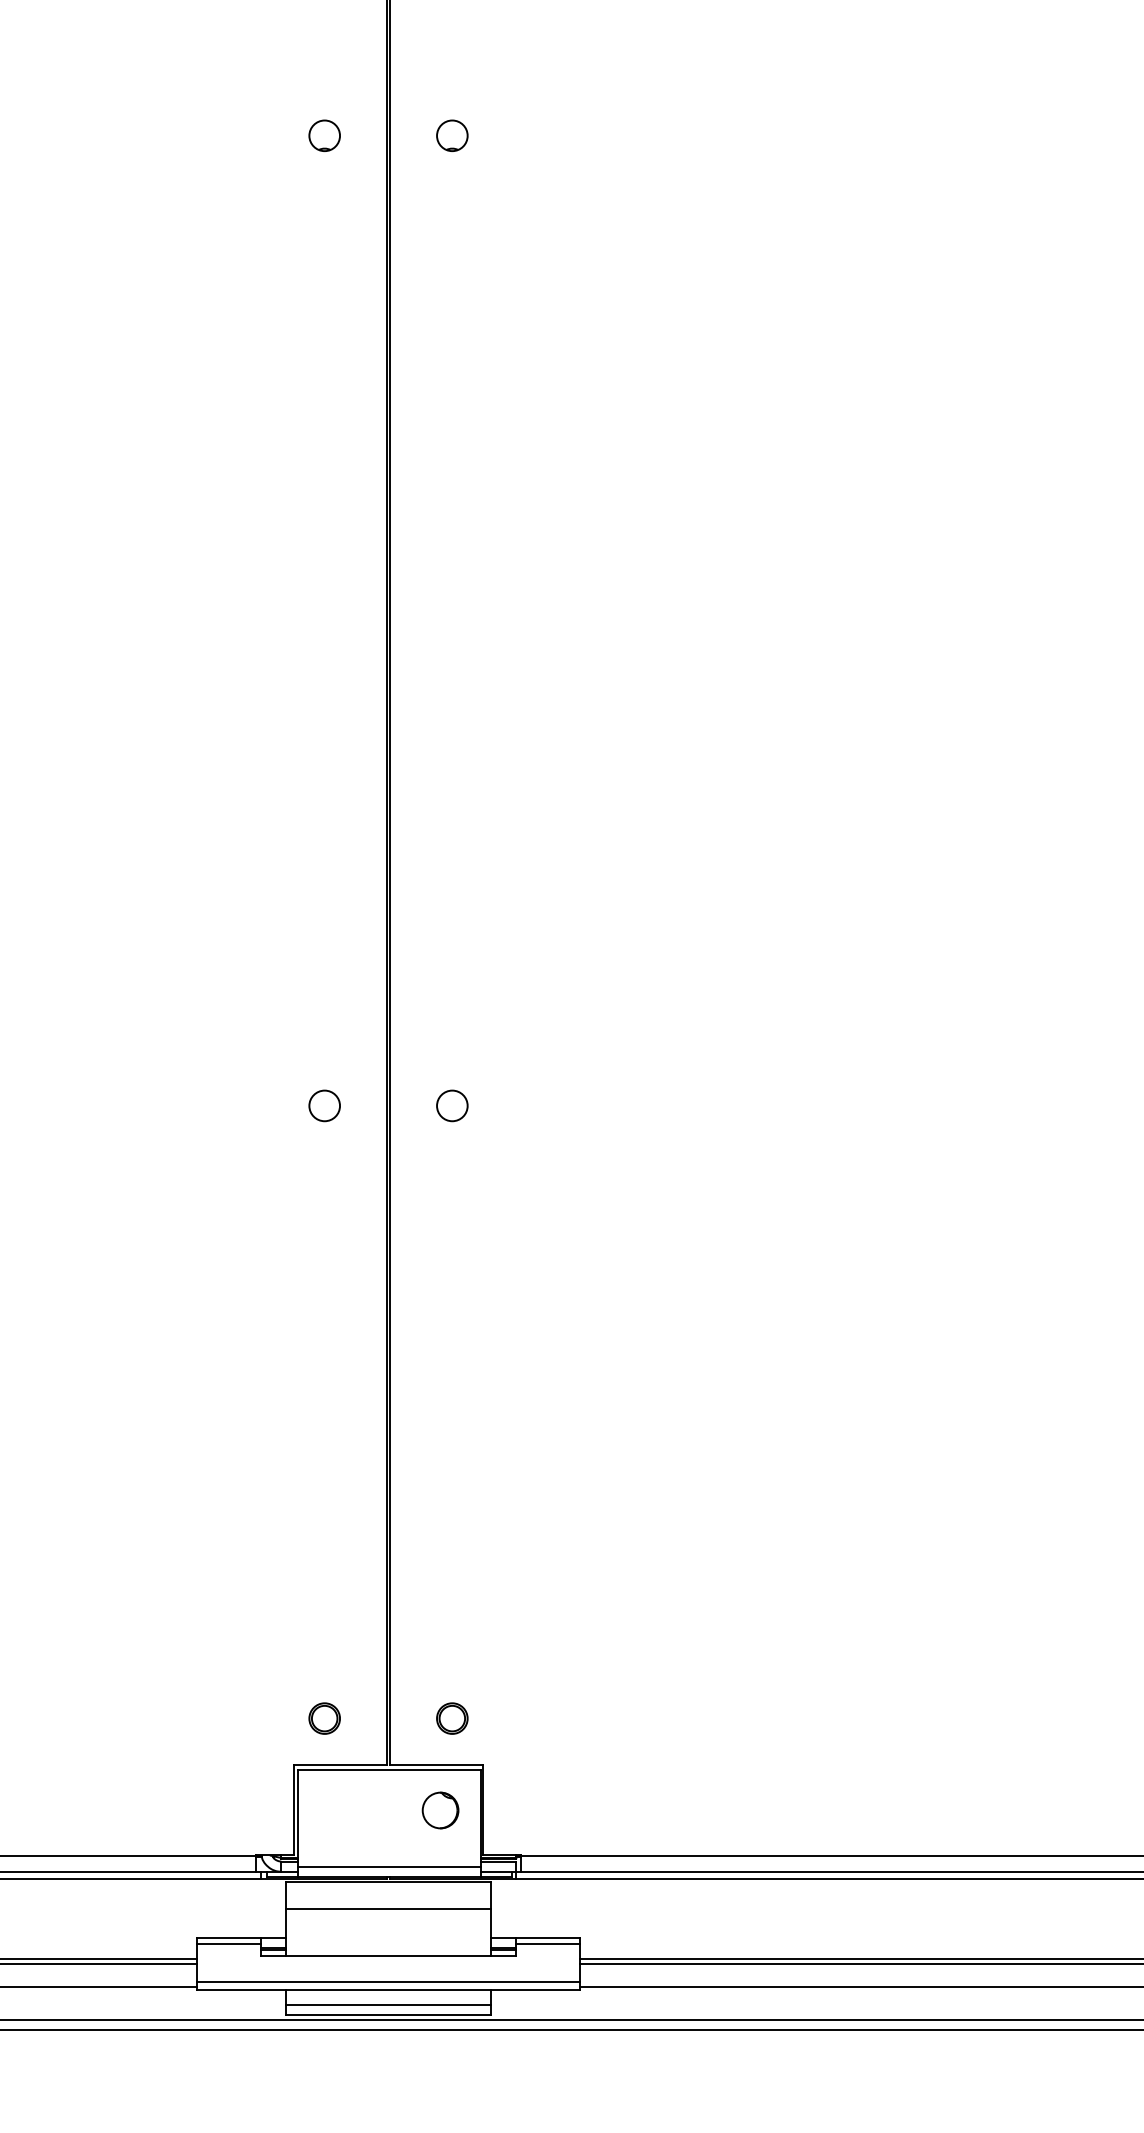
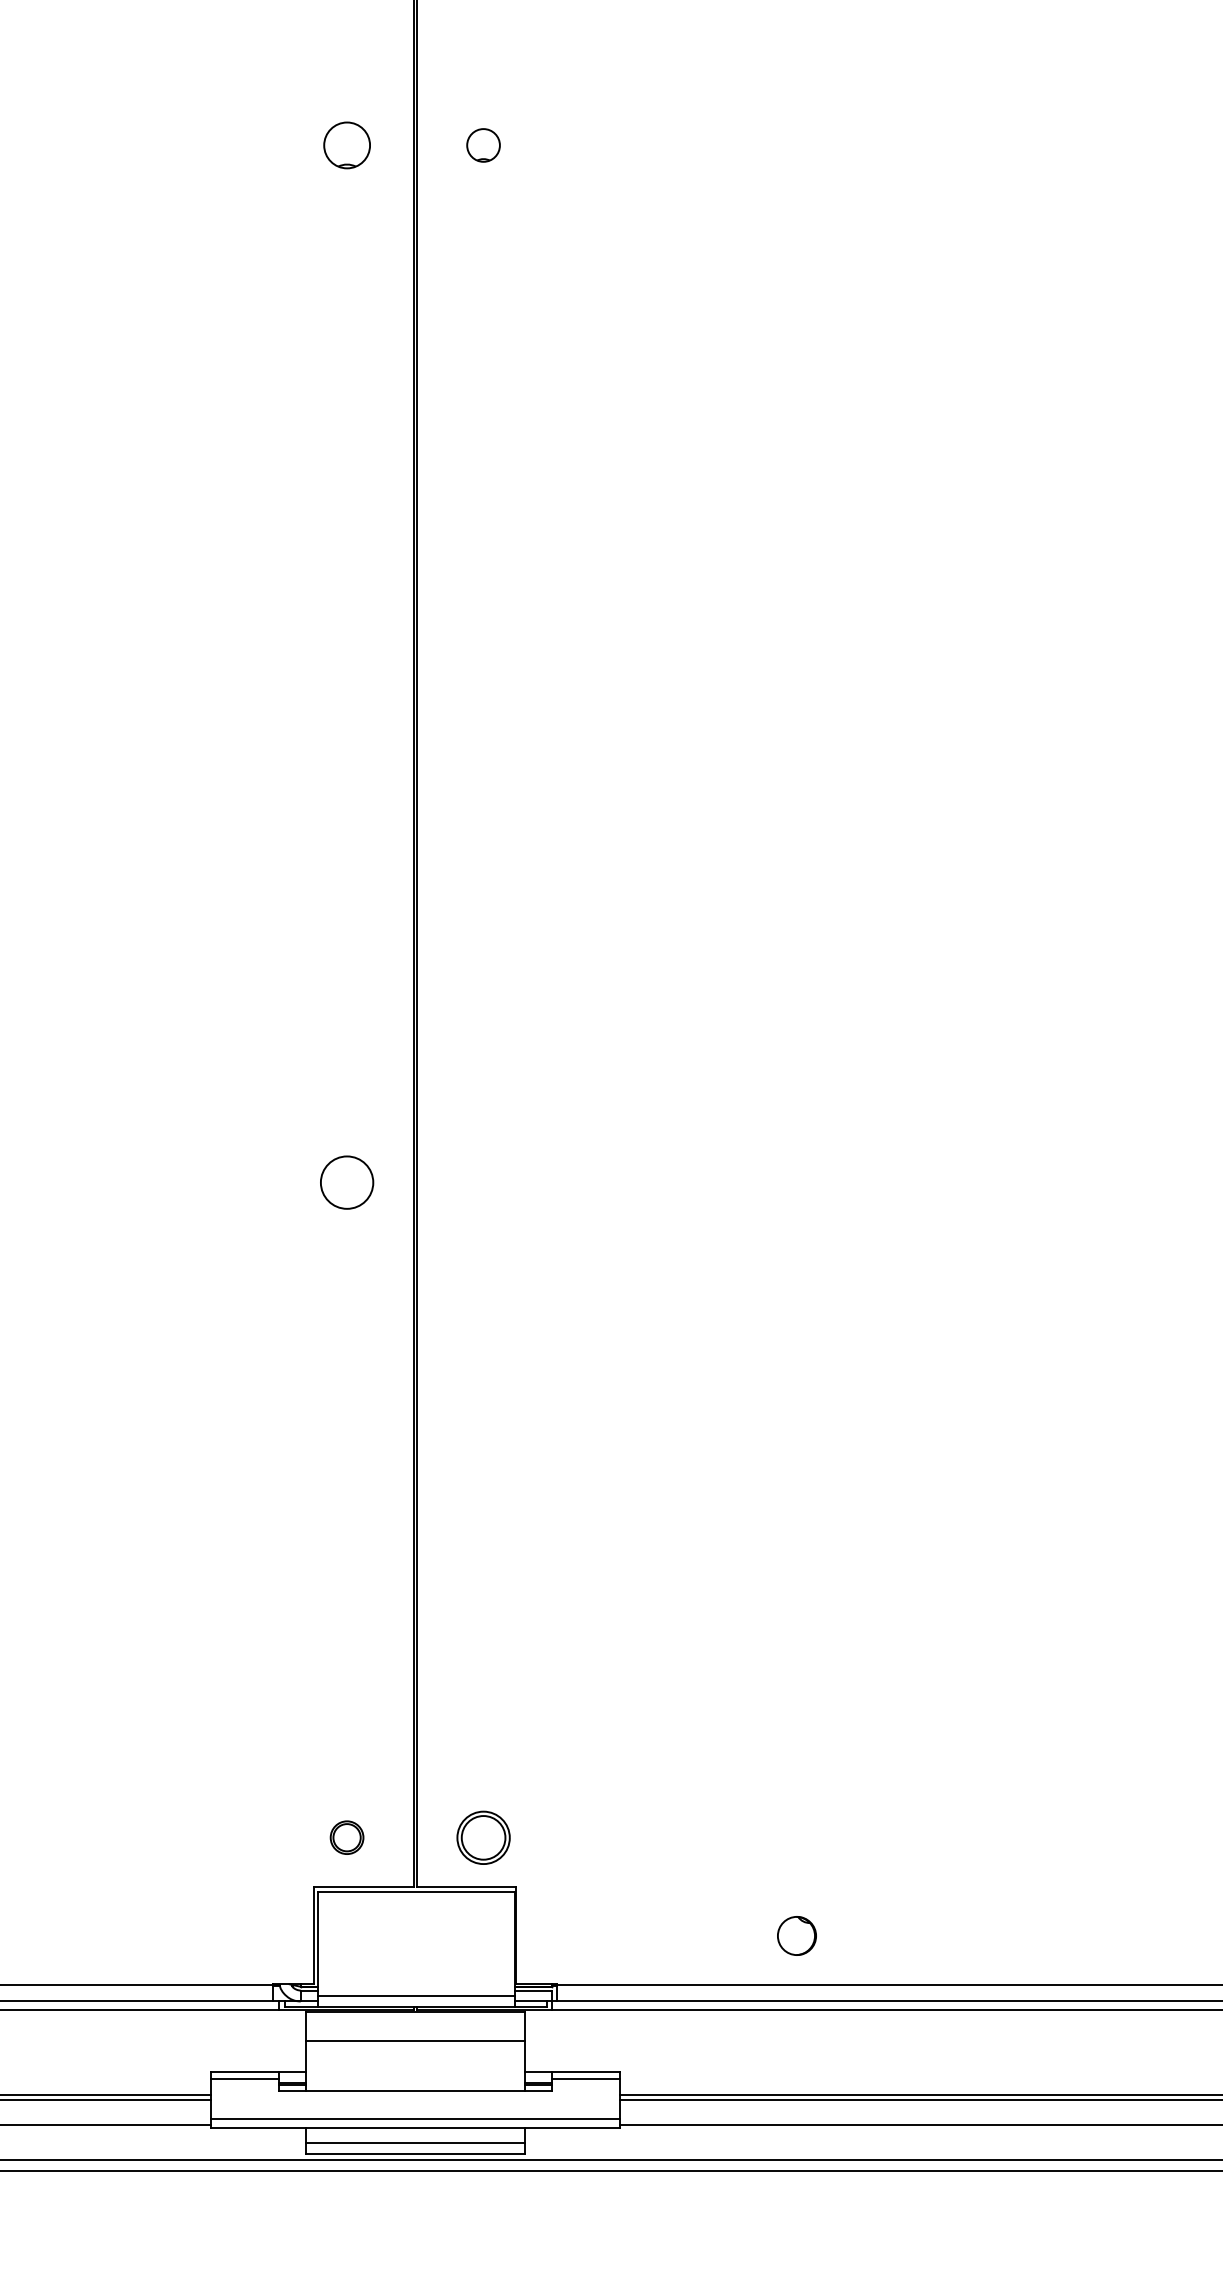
part: (324, 135) -> (346, 145), size x1.4
circle: (324, 1105) -> (346, 1182), size x1.6
circle: (452, 1105) -> (483, 1182), removed
part: (452, 1718) -> (483, 1837), size x1.6
part: (440, 1810) -> (796, 1935), moved

